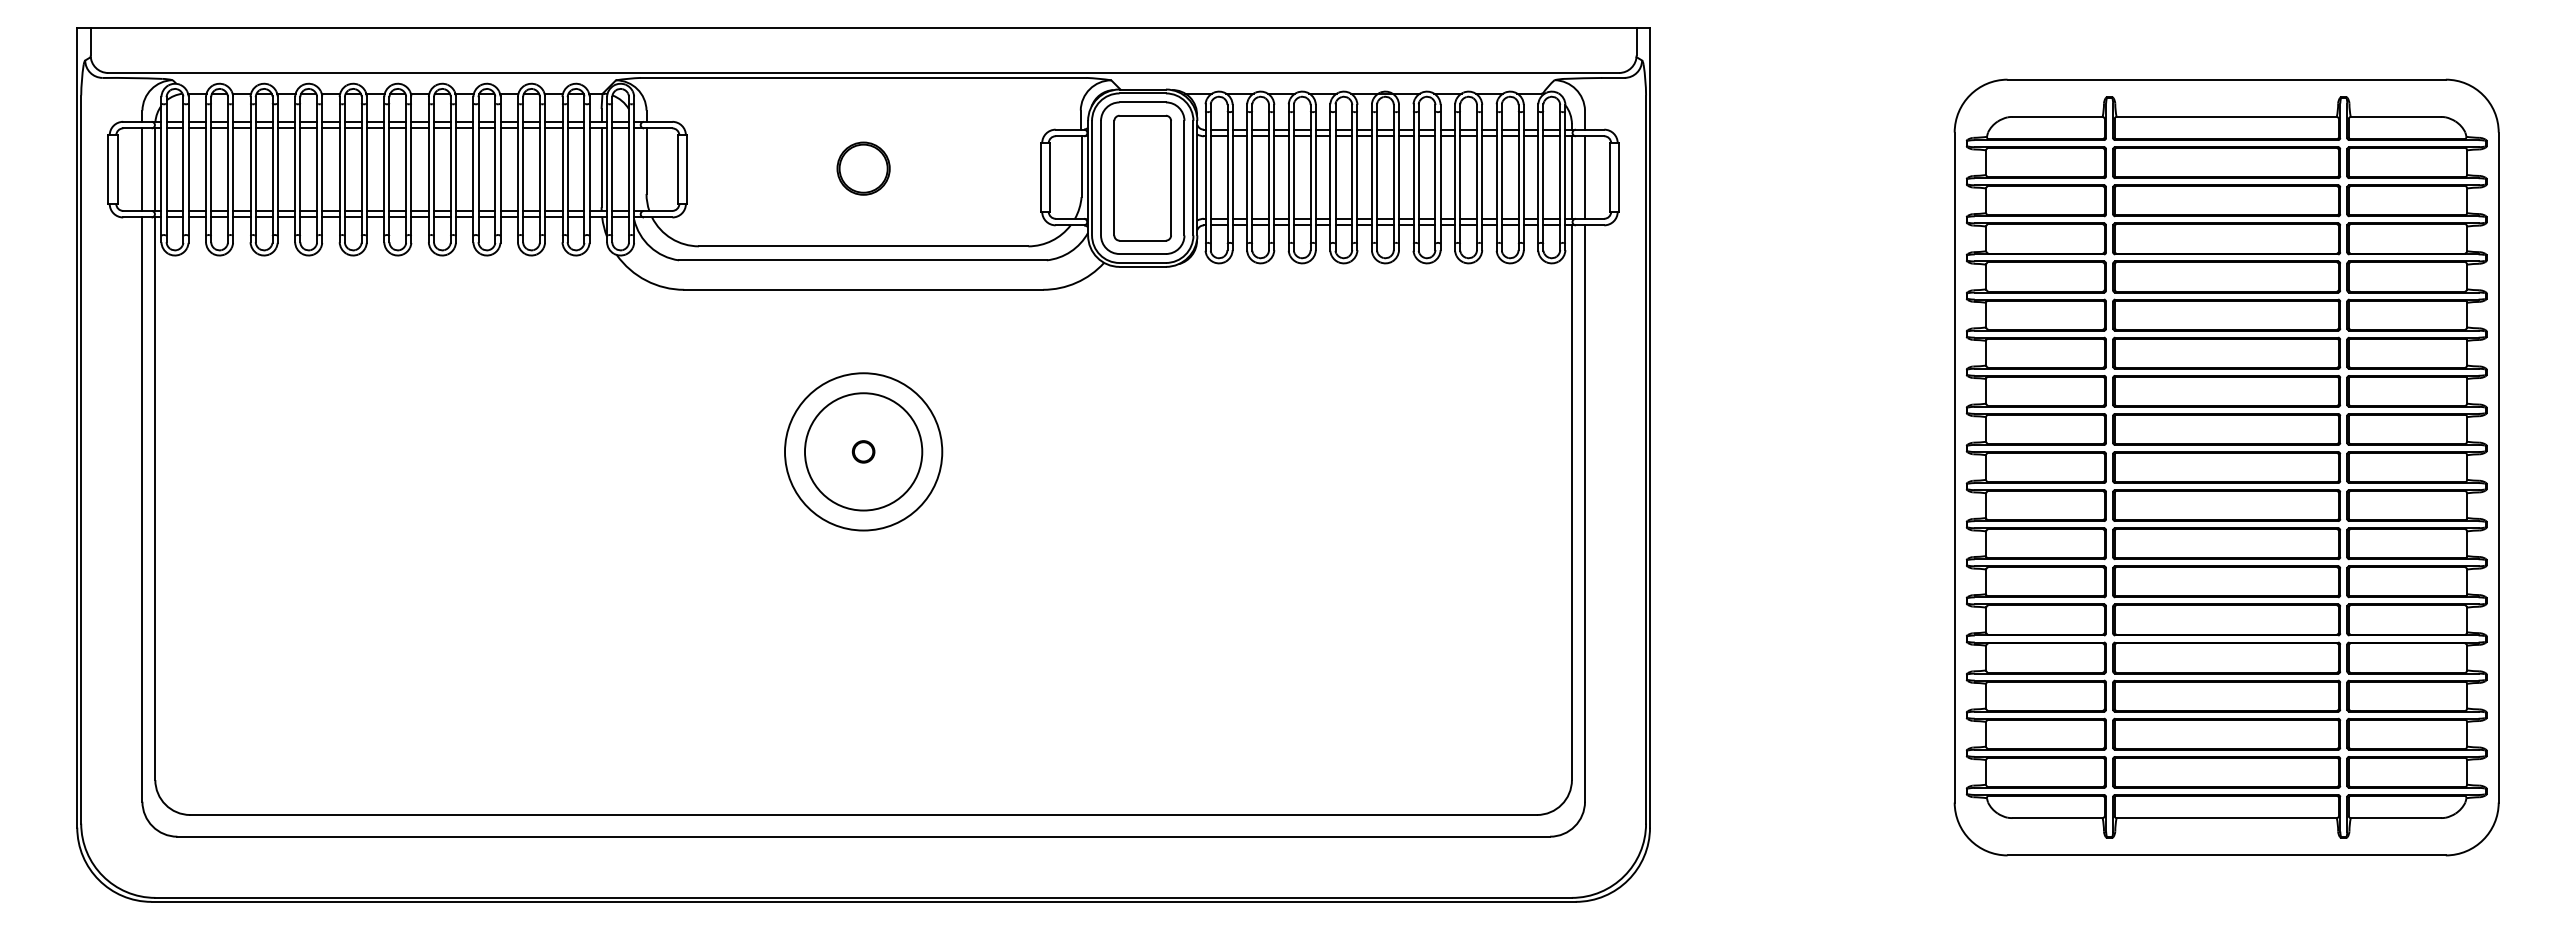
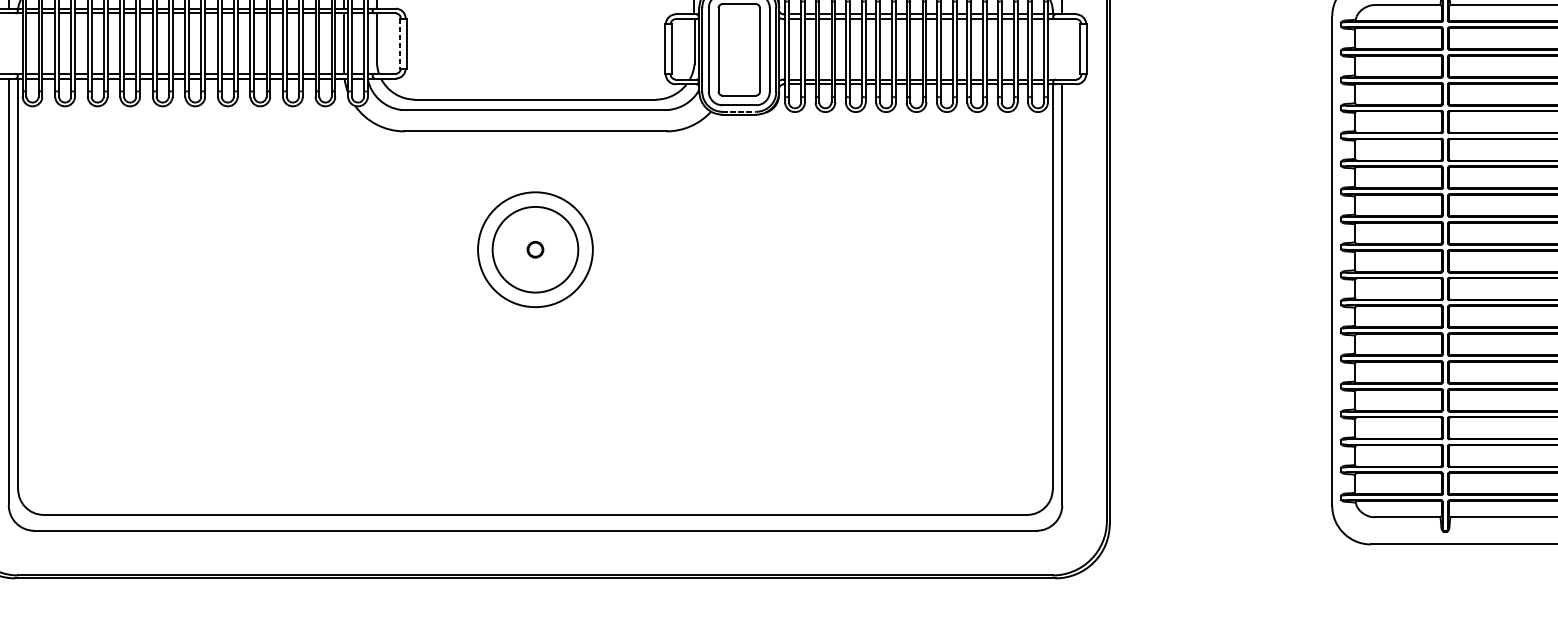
part: (863, 168) -> (535, 42), removed
line: (142, 169) -> (8, 43), removed
line: (155, 169) -> (18, 43), removed
line: (677, 170) -> (399, 44), solid -> dashed
line: (1571, 177) -> (1052, 49), removed
line: (1585, 177) -> (1062, 49), removed
line: (1143, 262) -> (739, 111), solid -> dashed

